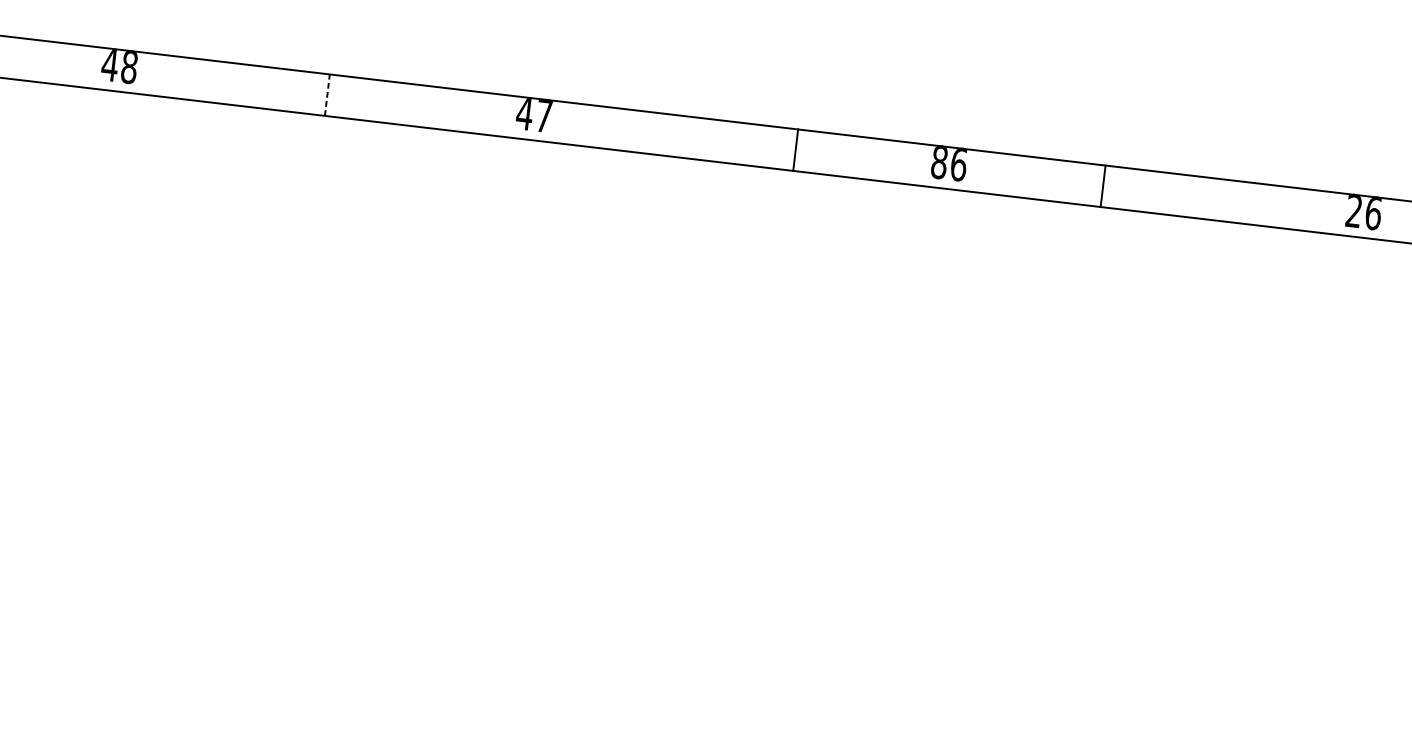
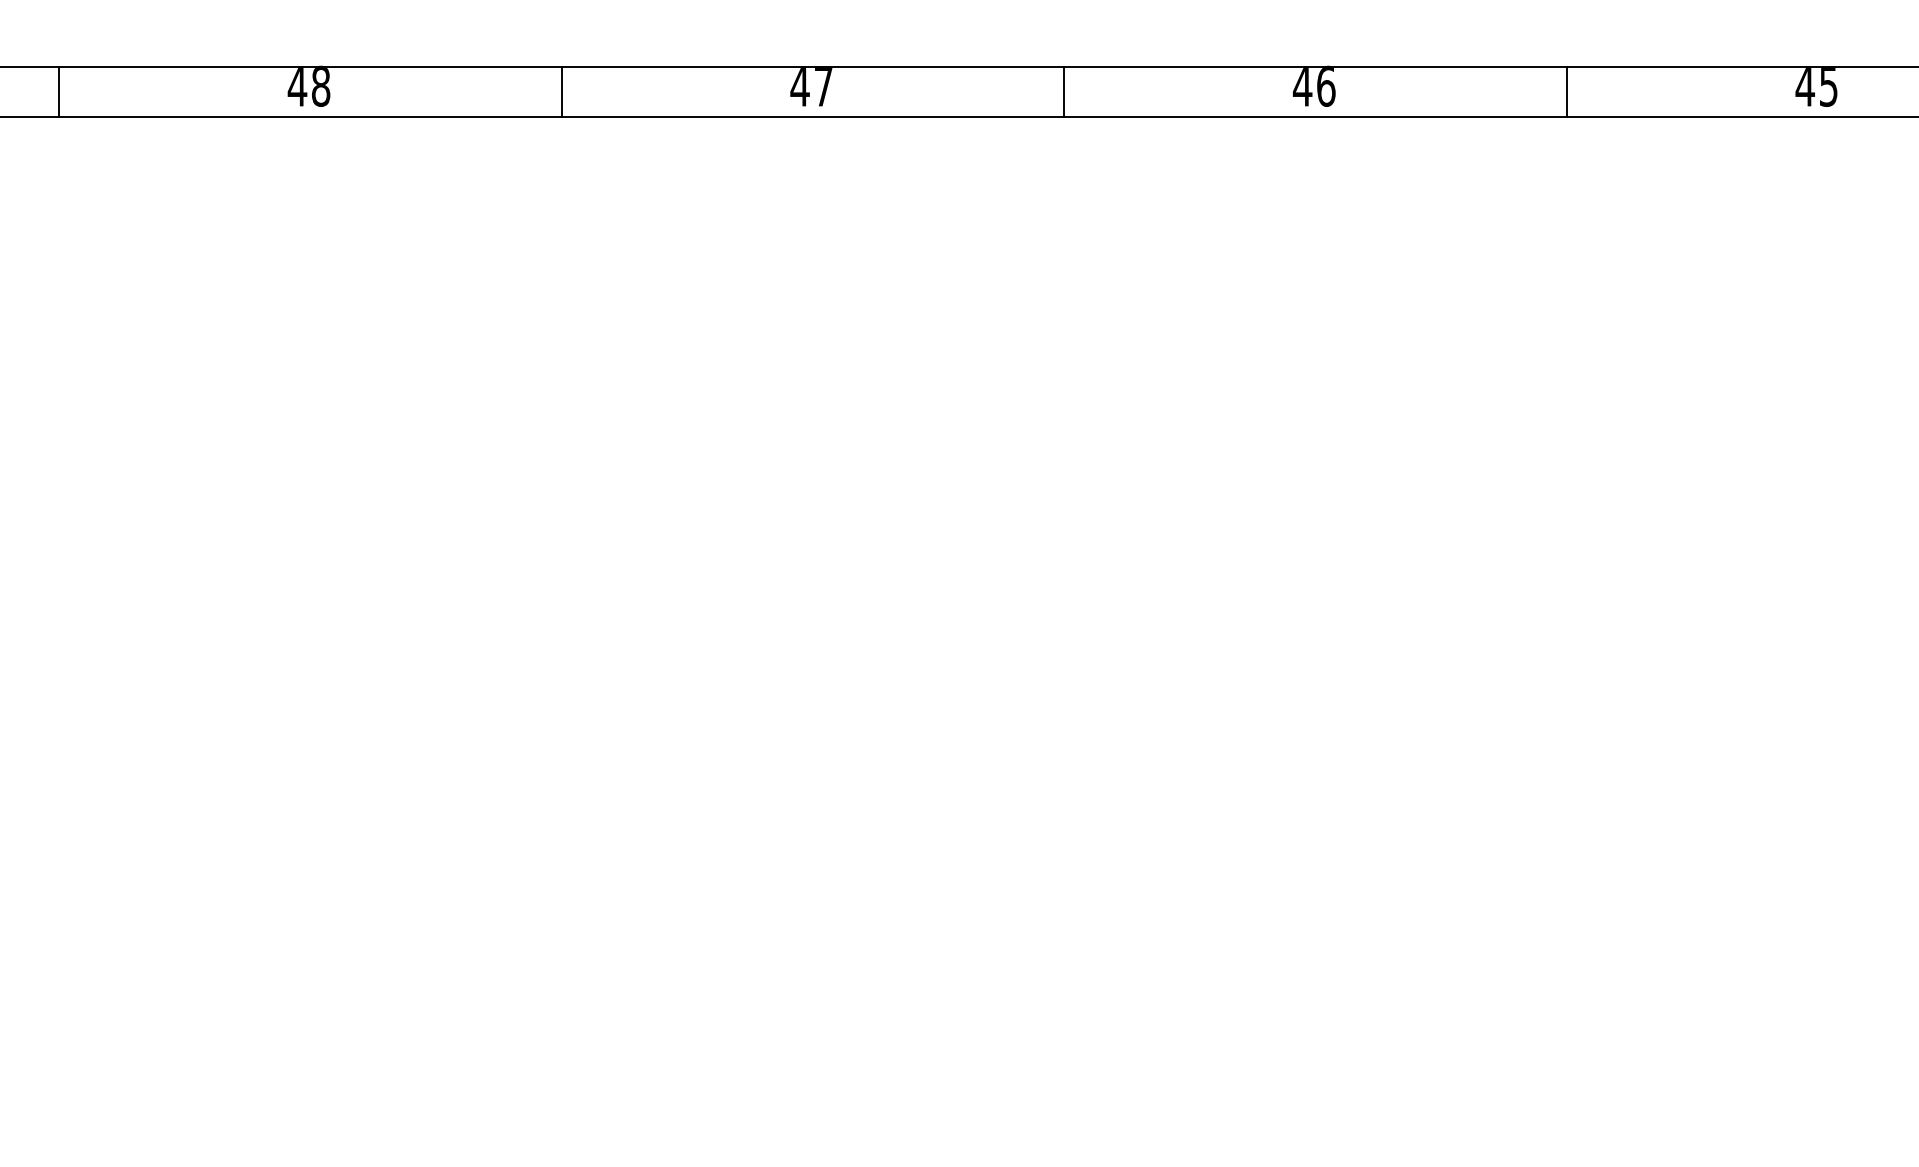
line: (327, 94) -> (561, 91), dashed -> solid
line: (796, 150) -> (1064, 92), moved
text: (939, 161) -> (1302, 85), 86 -> 46
line: (1102, 186) -> (1566, 92), moved
text: (1363, 211) -> (1816, 85), 26 -> 45

